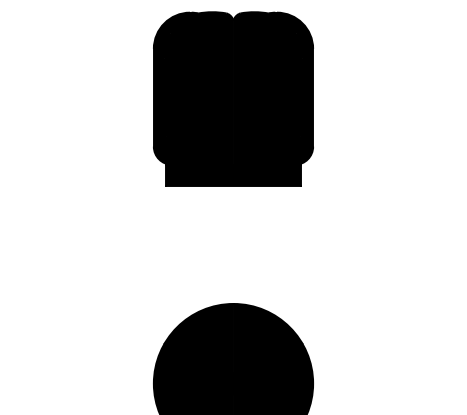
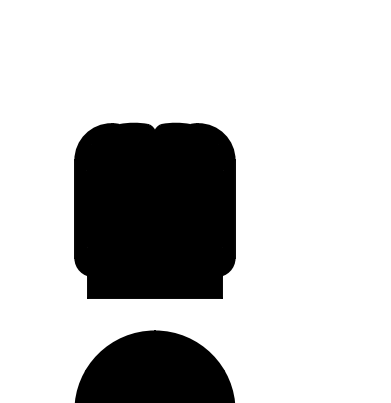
part: (233, 98) -> (154, 209), moved

